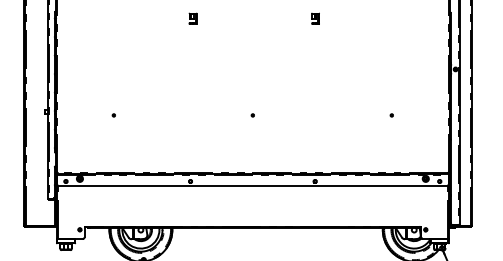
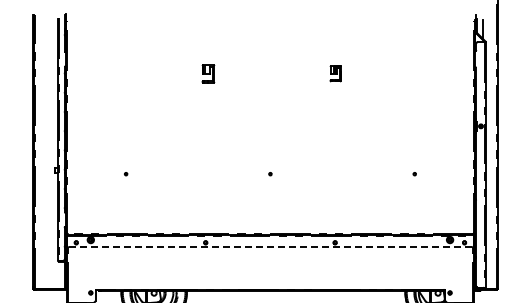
part: (192, 18) -> (207, 73), size x1.6
part: (315, 18) -> (335, 73), size x1.4
line: (252, 186) -> (270, 247), solid -> dashed

